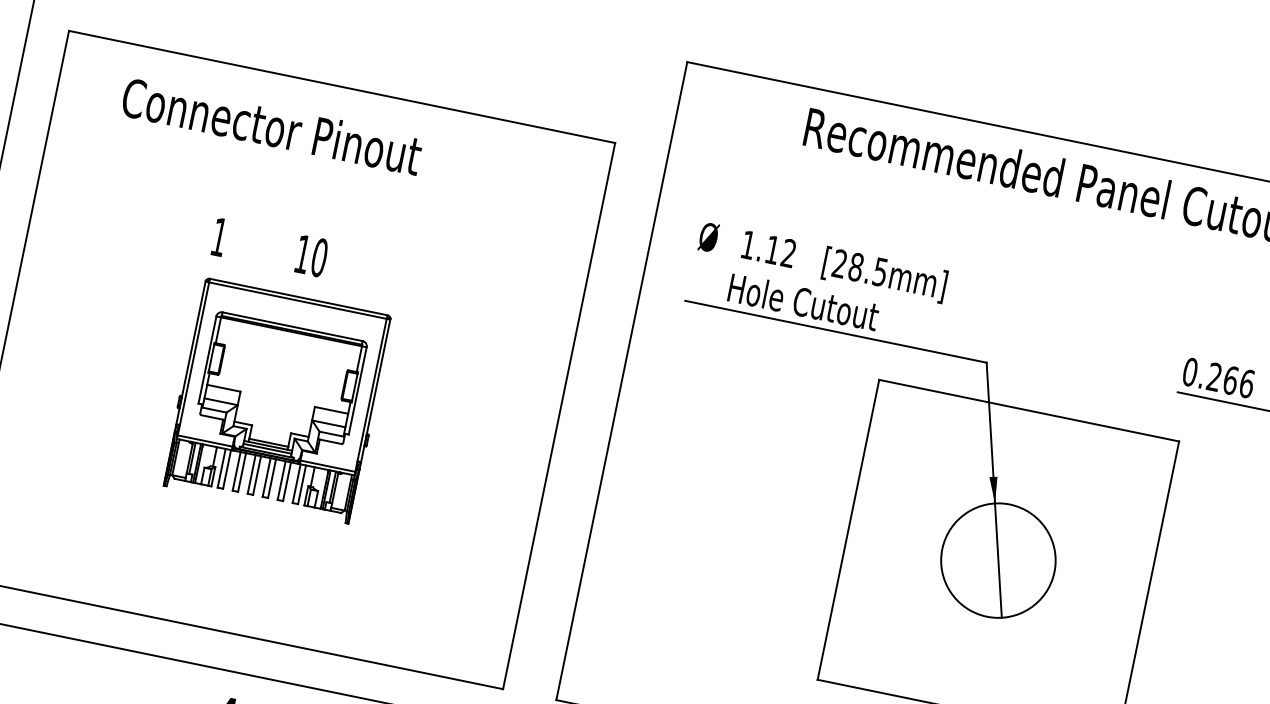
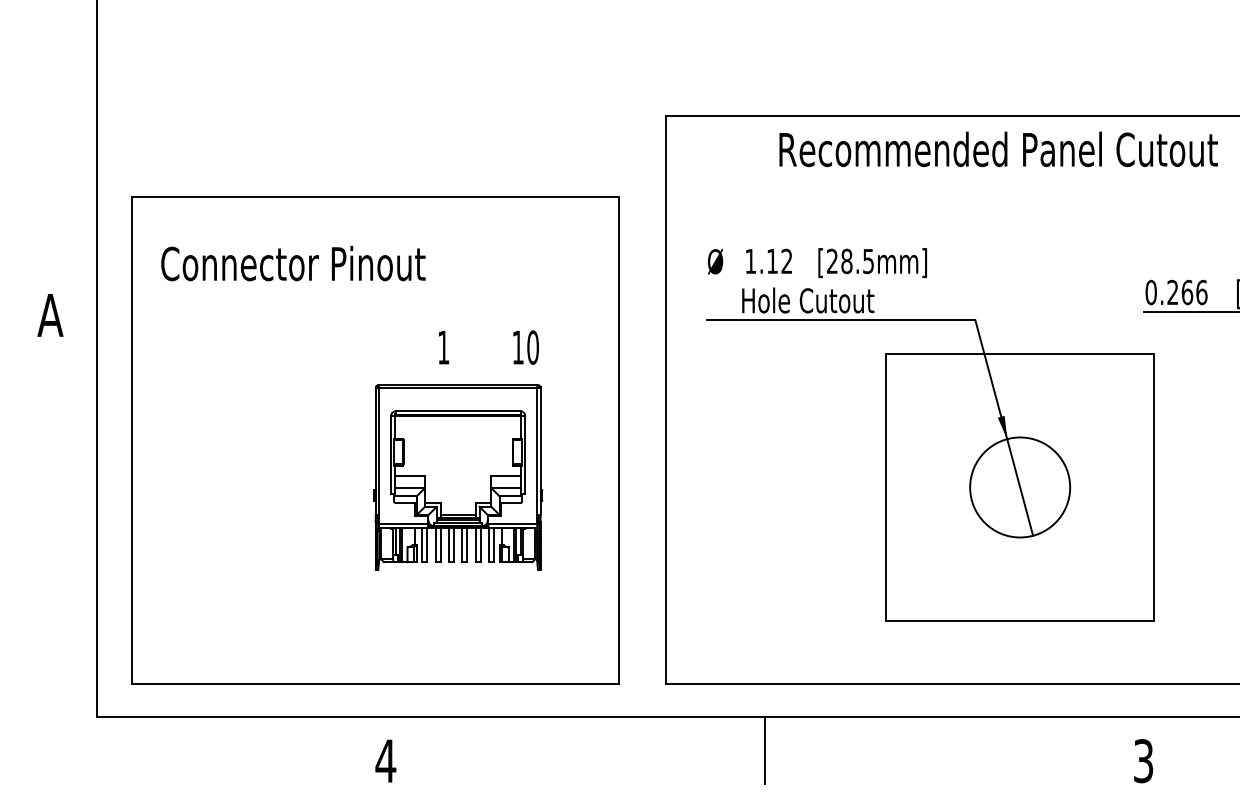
text: (272, 126) -> (293, 263), moved
text: (269, 247) -> (488, 347), moved
part: (277, 401) -> (458, 477), moved

